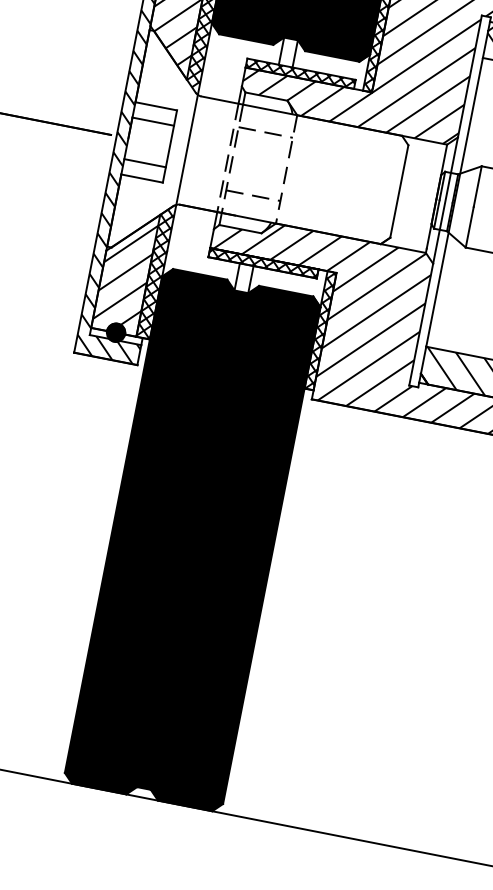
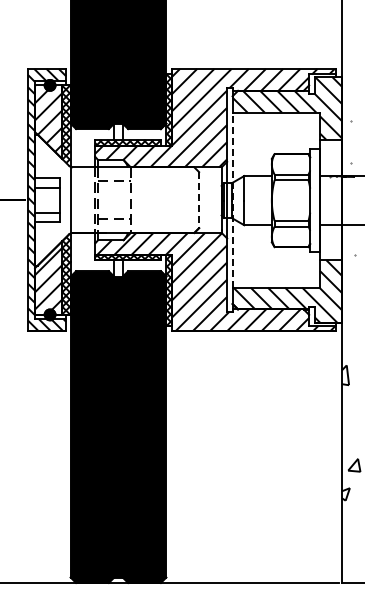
line: (399, 192) -> (199, 200), solid -> dashed
line: (454, 201) -> (232, 199), solid -> dashed

